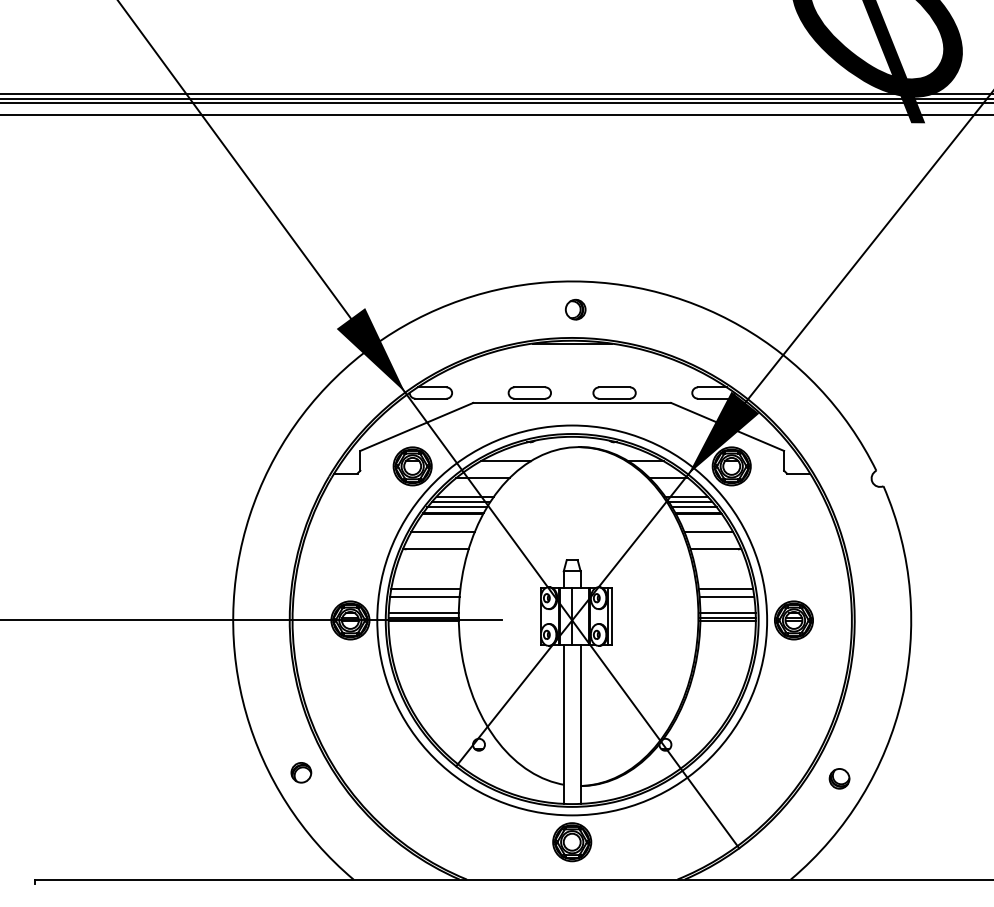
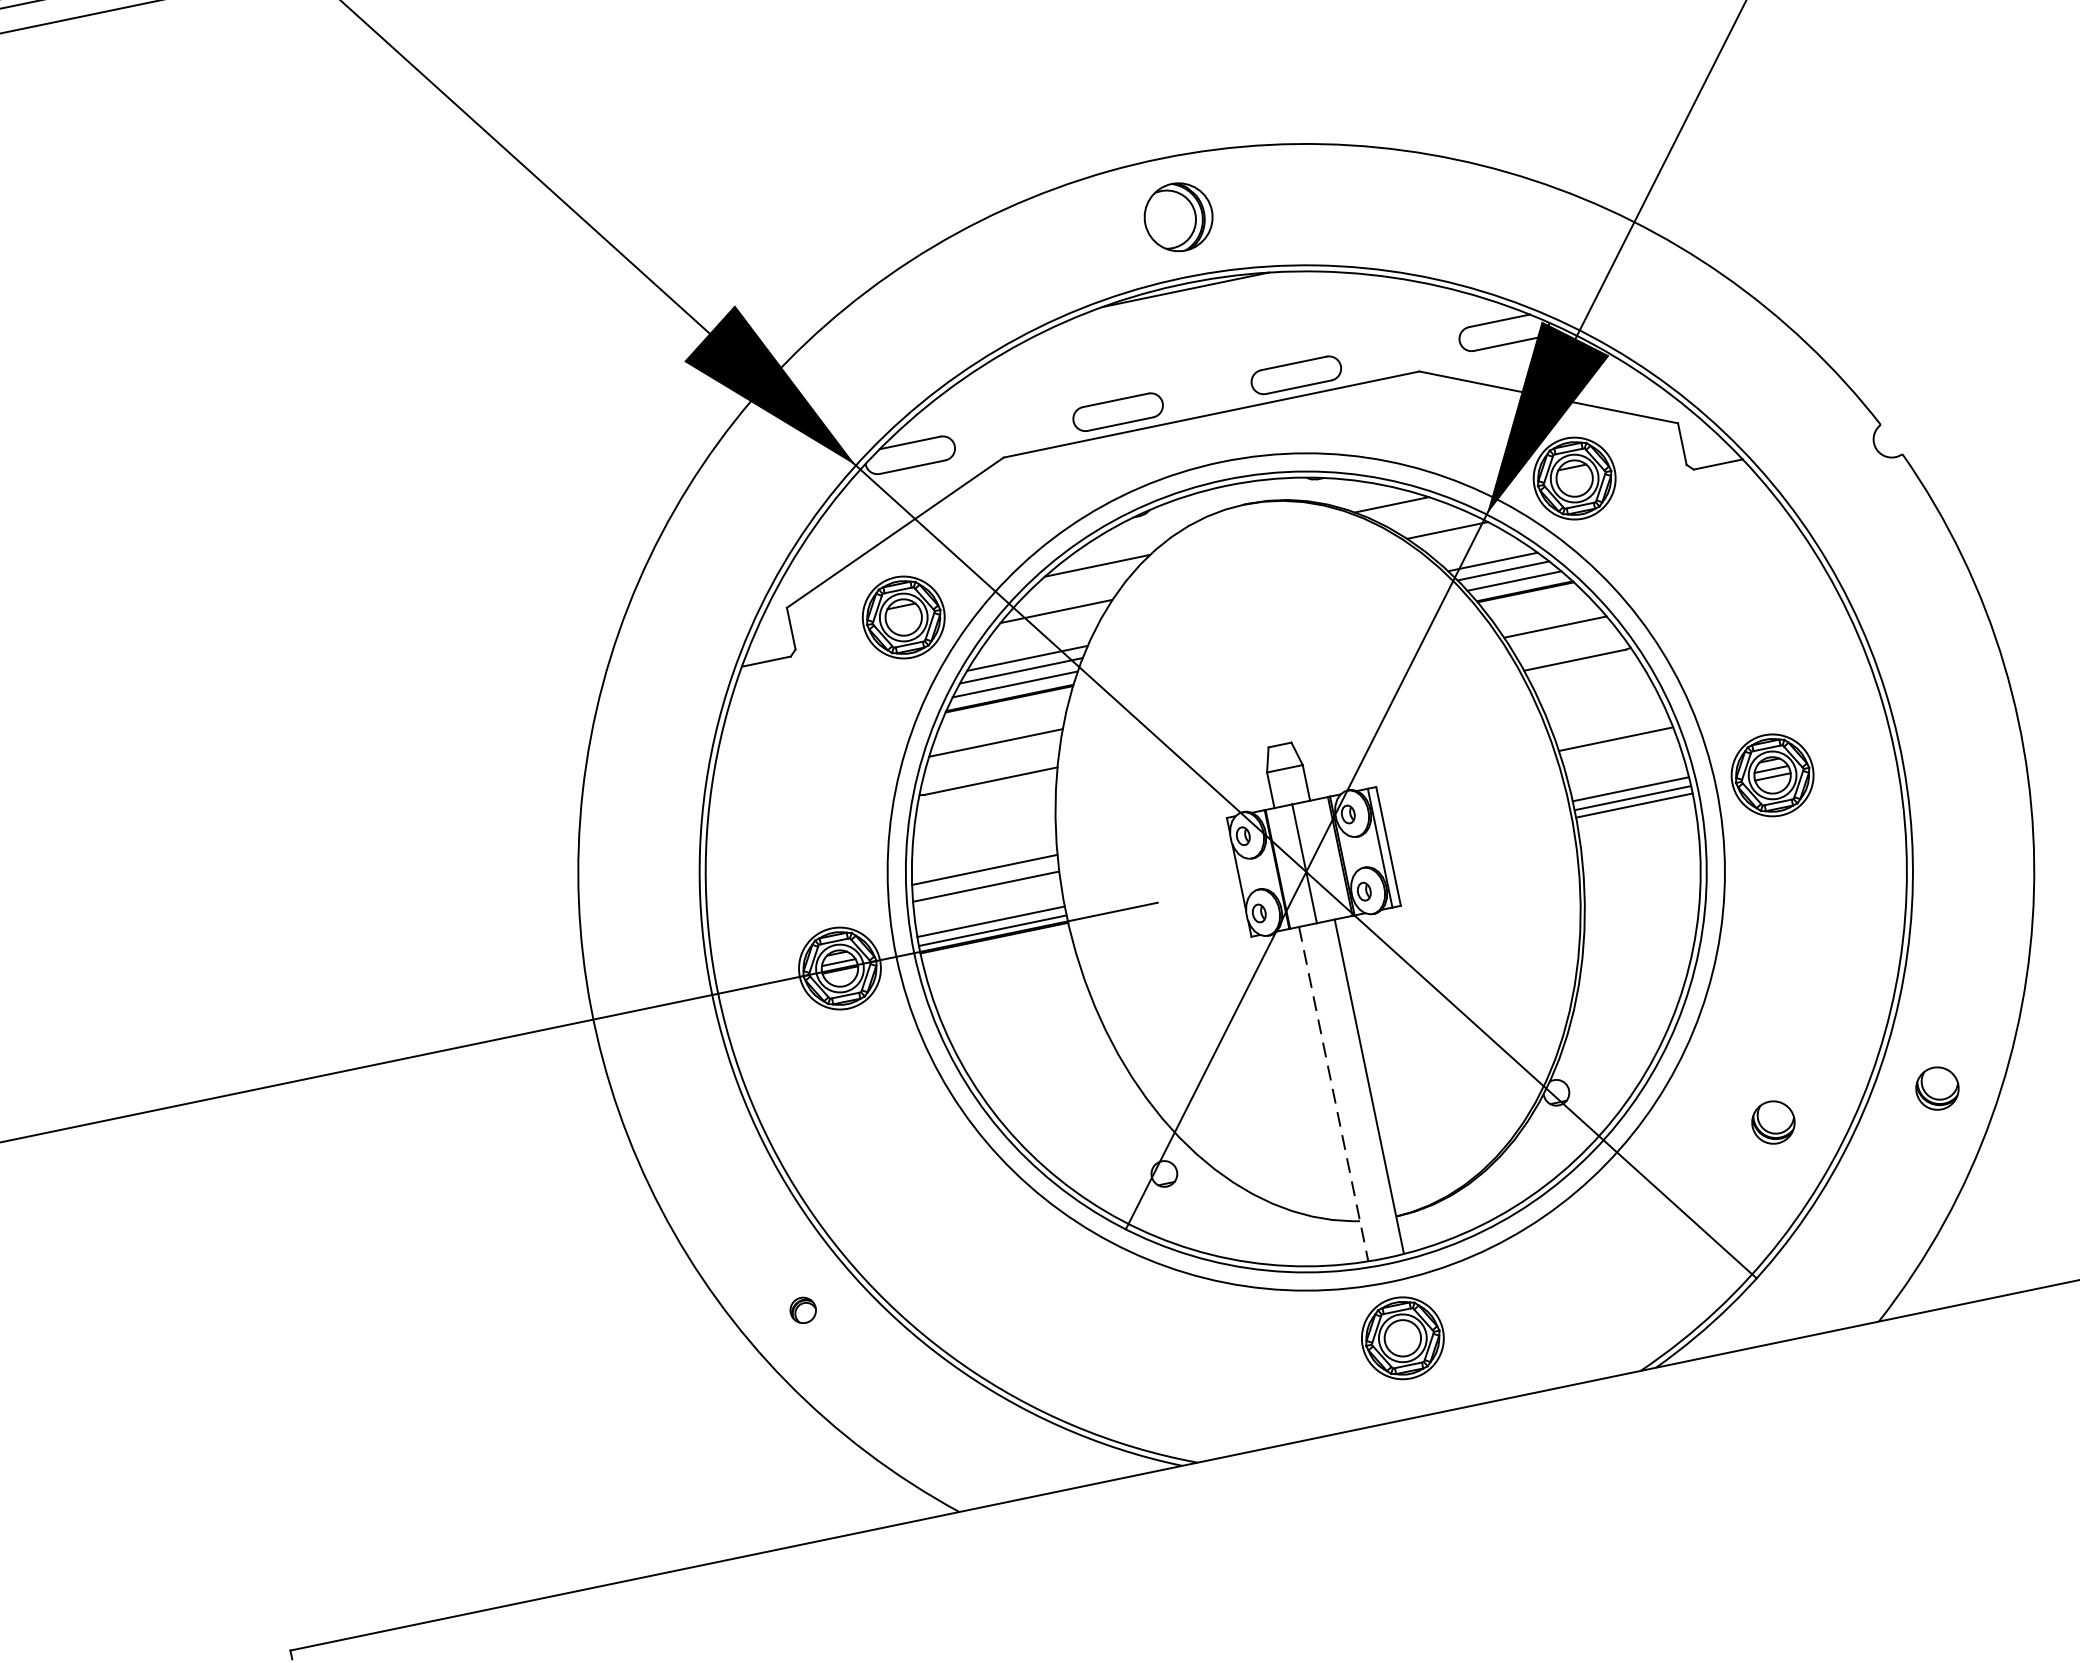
part: (575, 309) -> (1177, 216), size x1.6
line: (726, 596) -> (1620, 754), removed
line: (563, 724) -> (1333, 1094), solid -> dashed
part: (301, 772) -> (803, 1309), size x0.6
part: (761, 778) -> (1773, 1121), added

